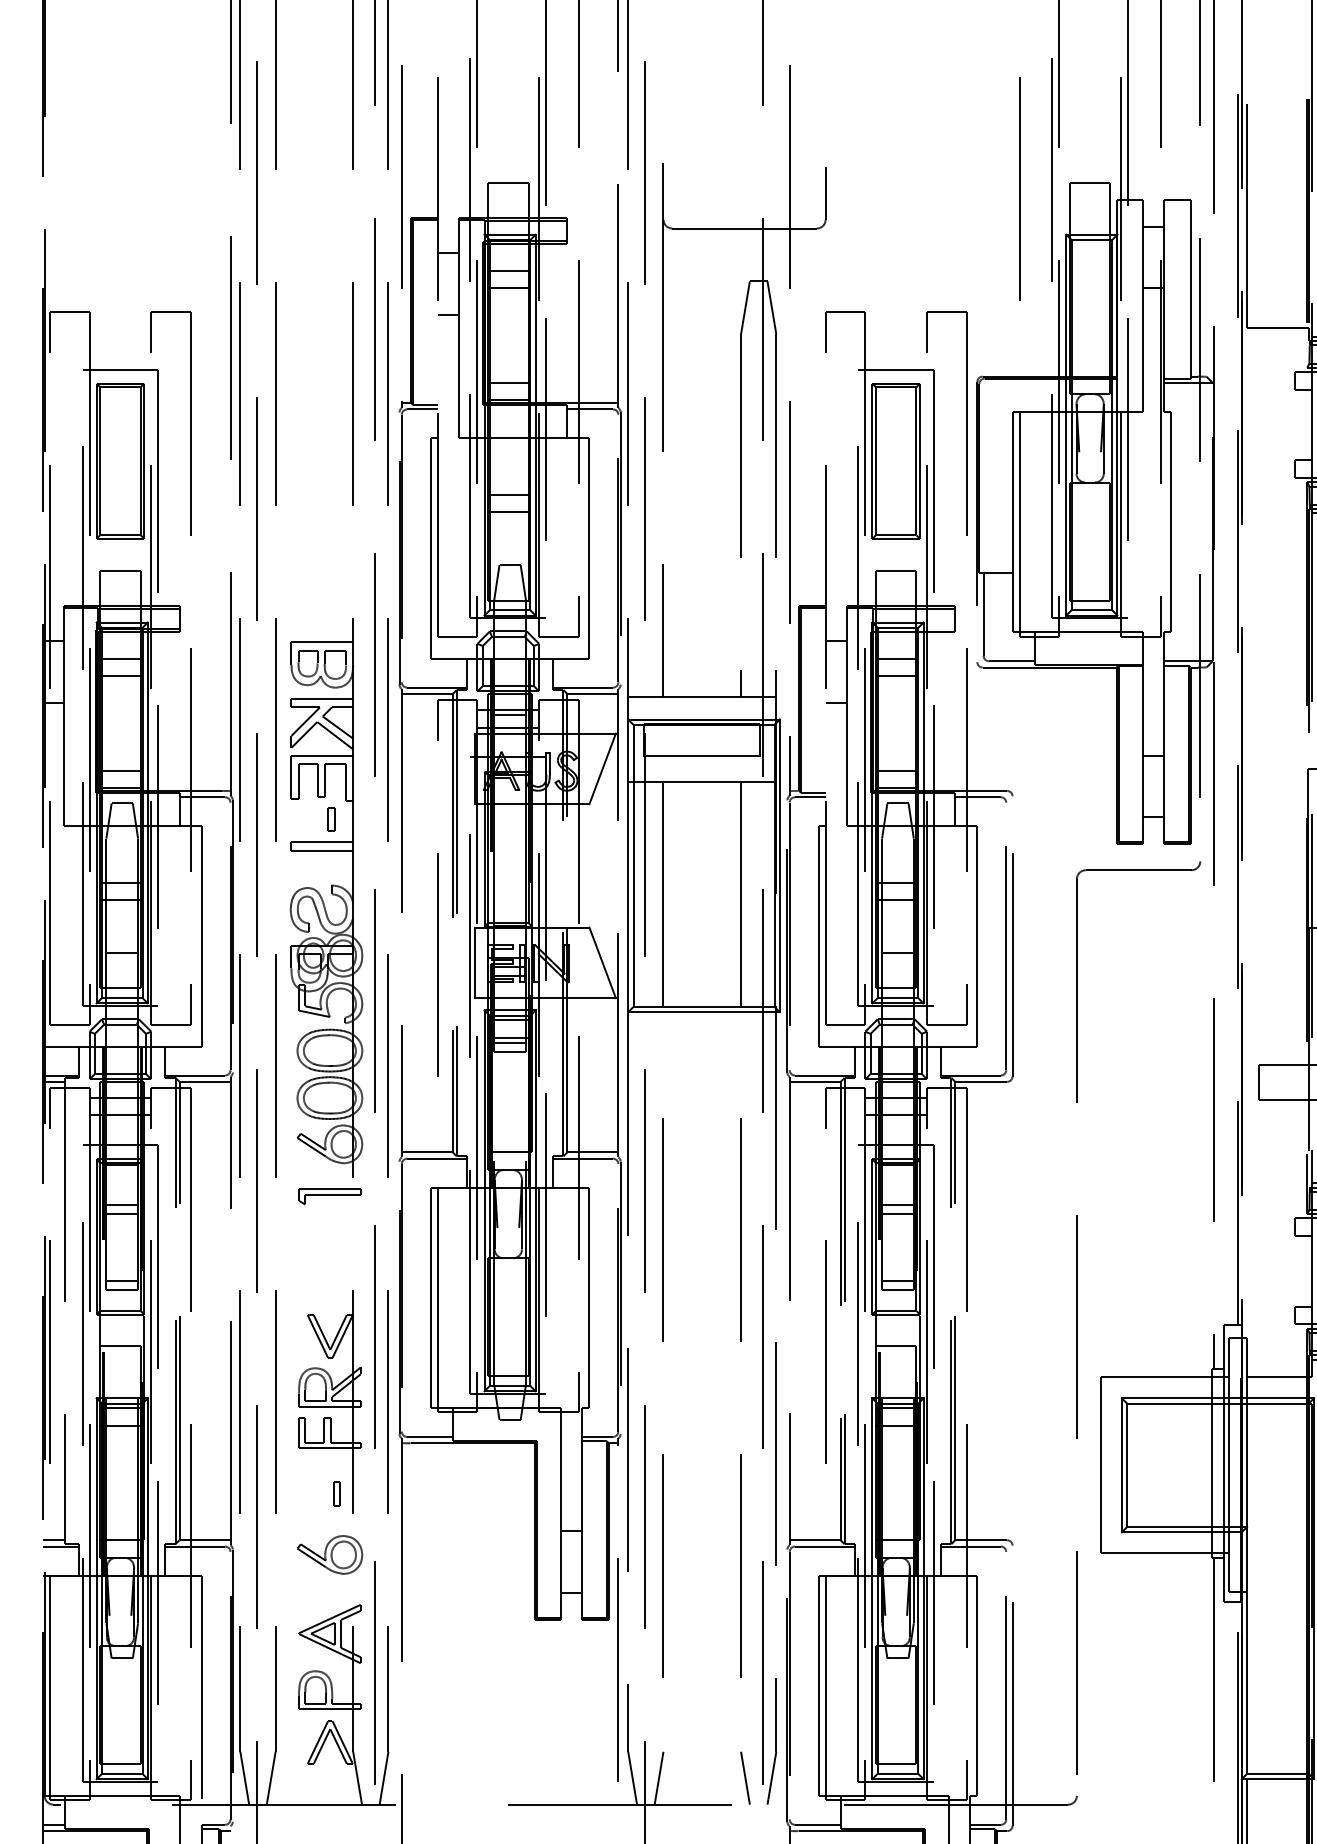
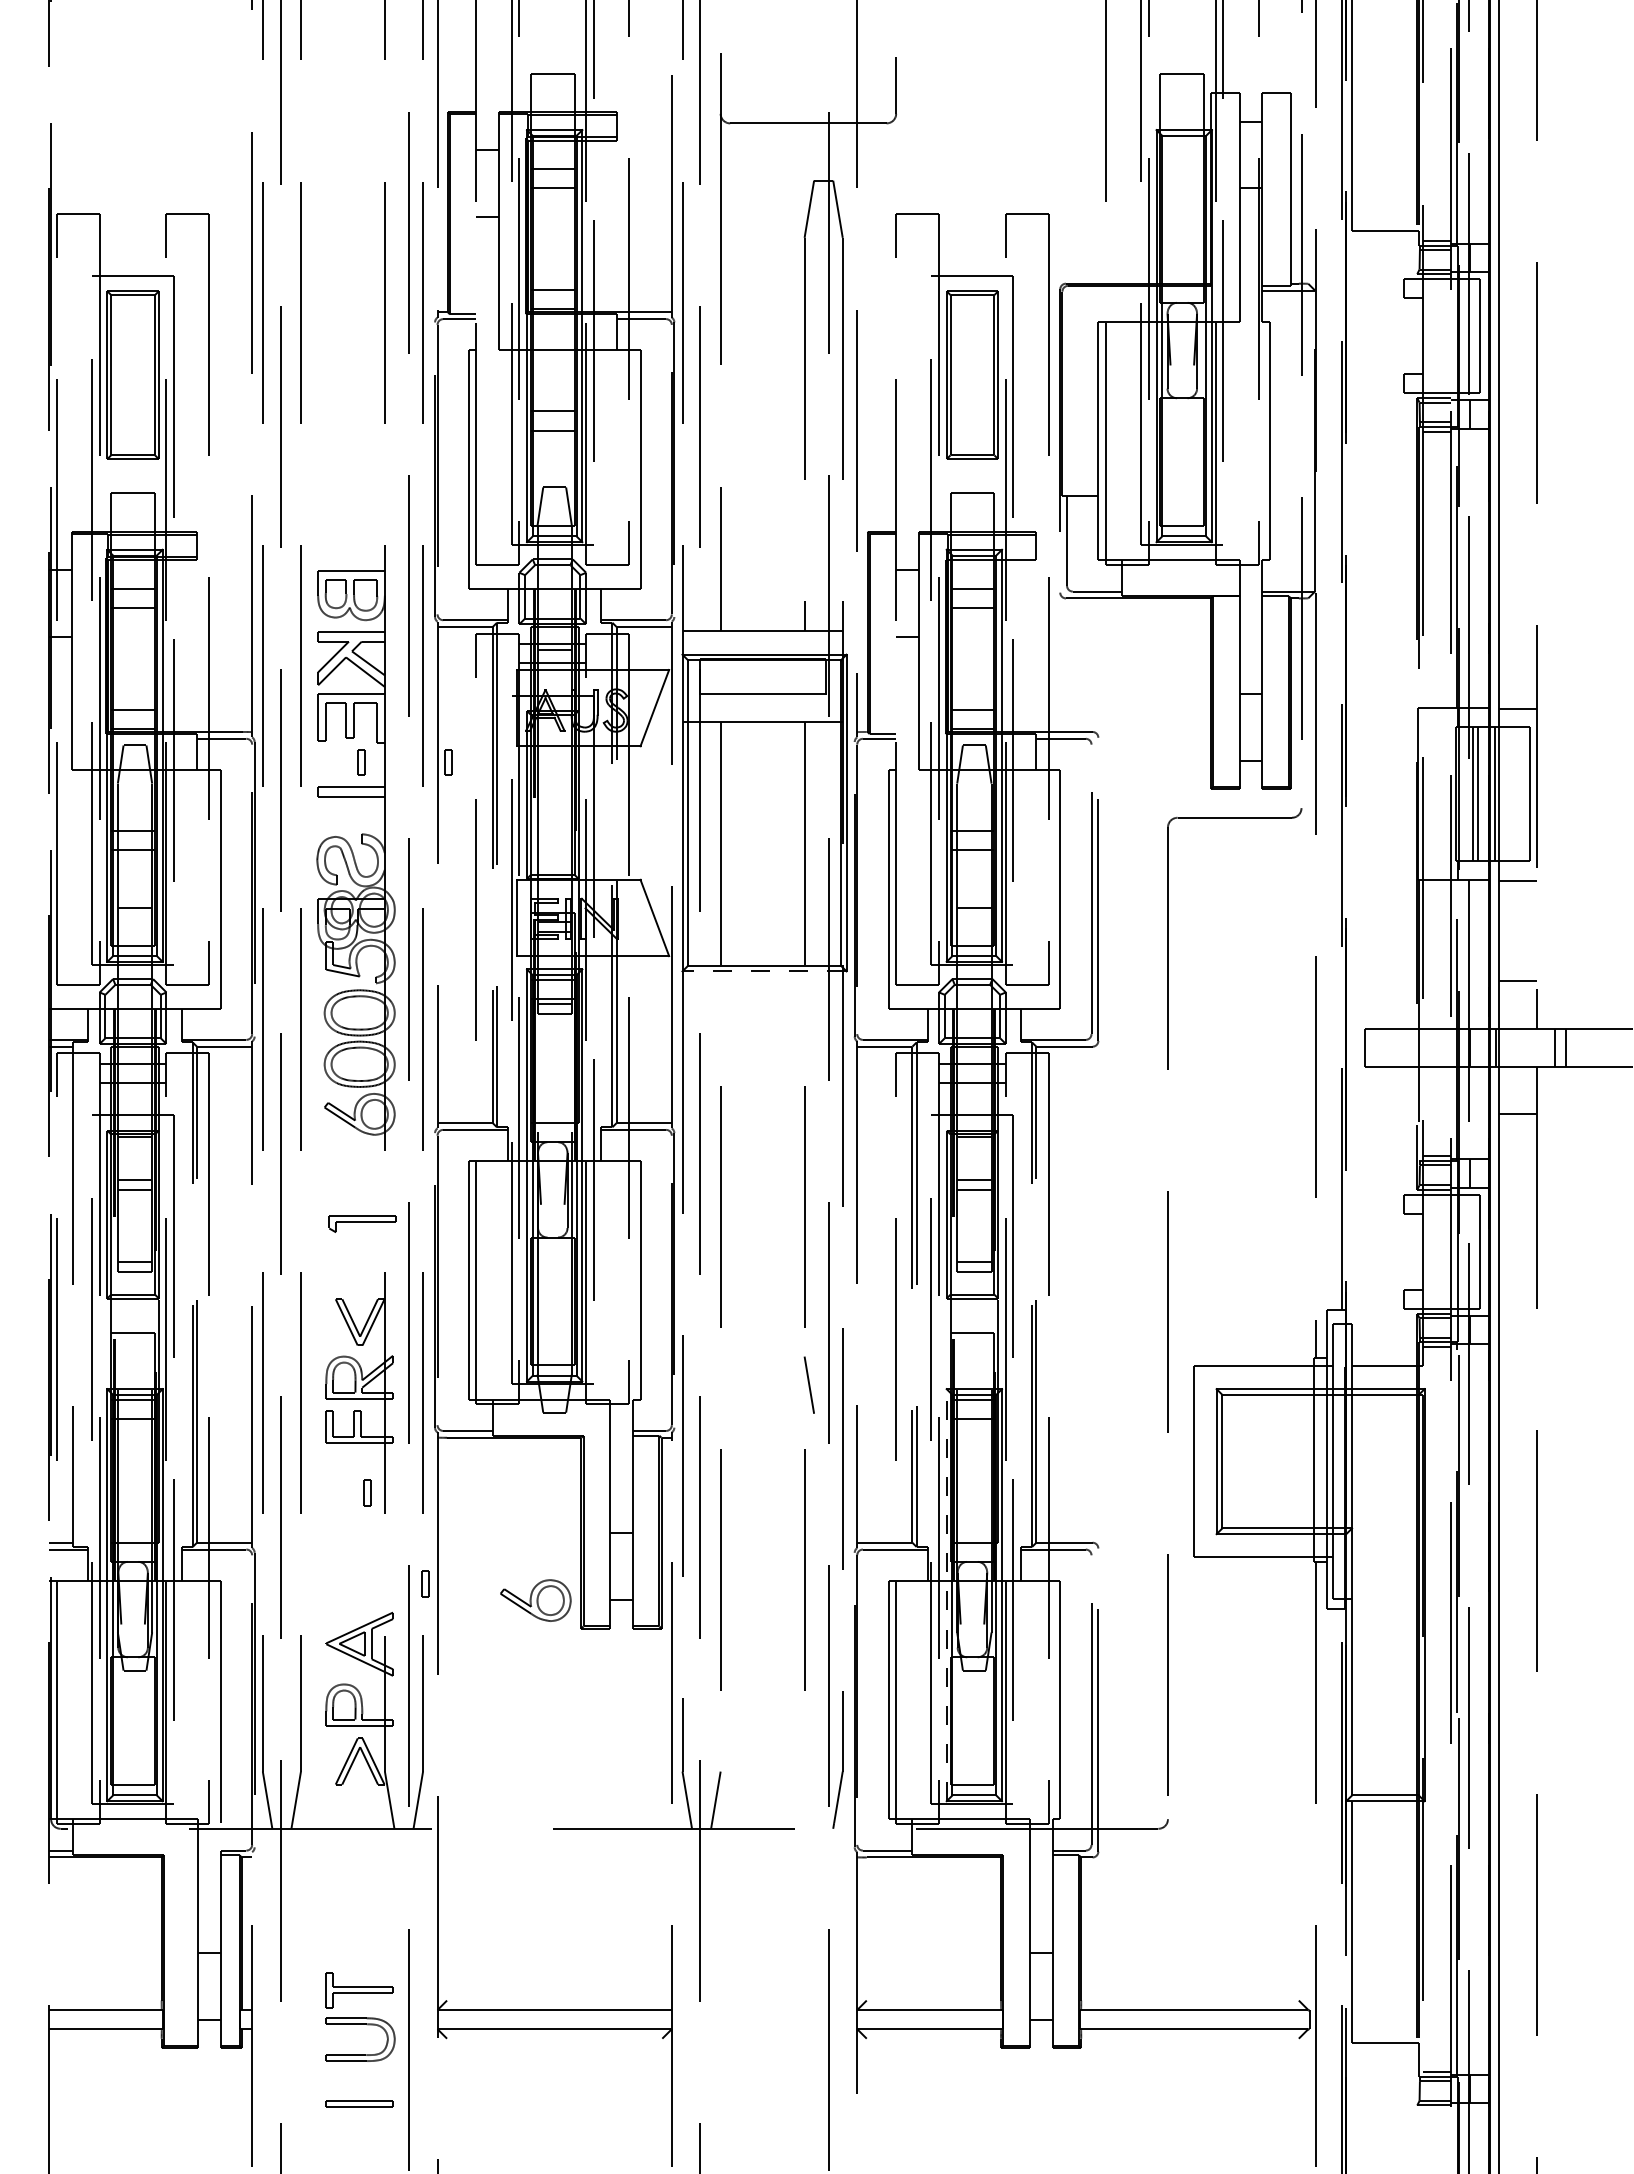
part: (411, 819) -> (448, 762), added
line: (704, 1012) -> (764, 971), solid -> dashed
part: (329, 1196) -> (362, 1223), moved
part: (329, 1554) -> (535, 1600), moved
part: (390, 1577) -> (425, 1583), added
line: (872, 1588) -> (946, 1594), solid -> dashed
line: (744, 1777) -> (808, 1384), moved

